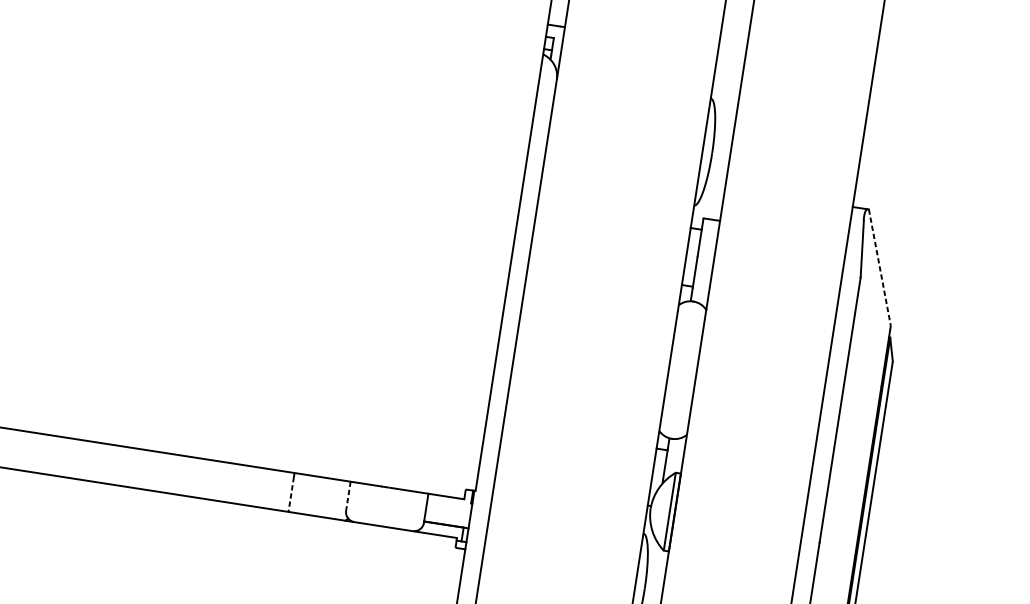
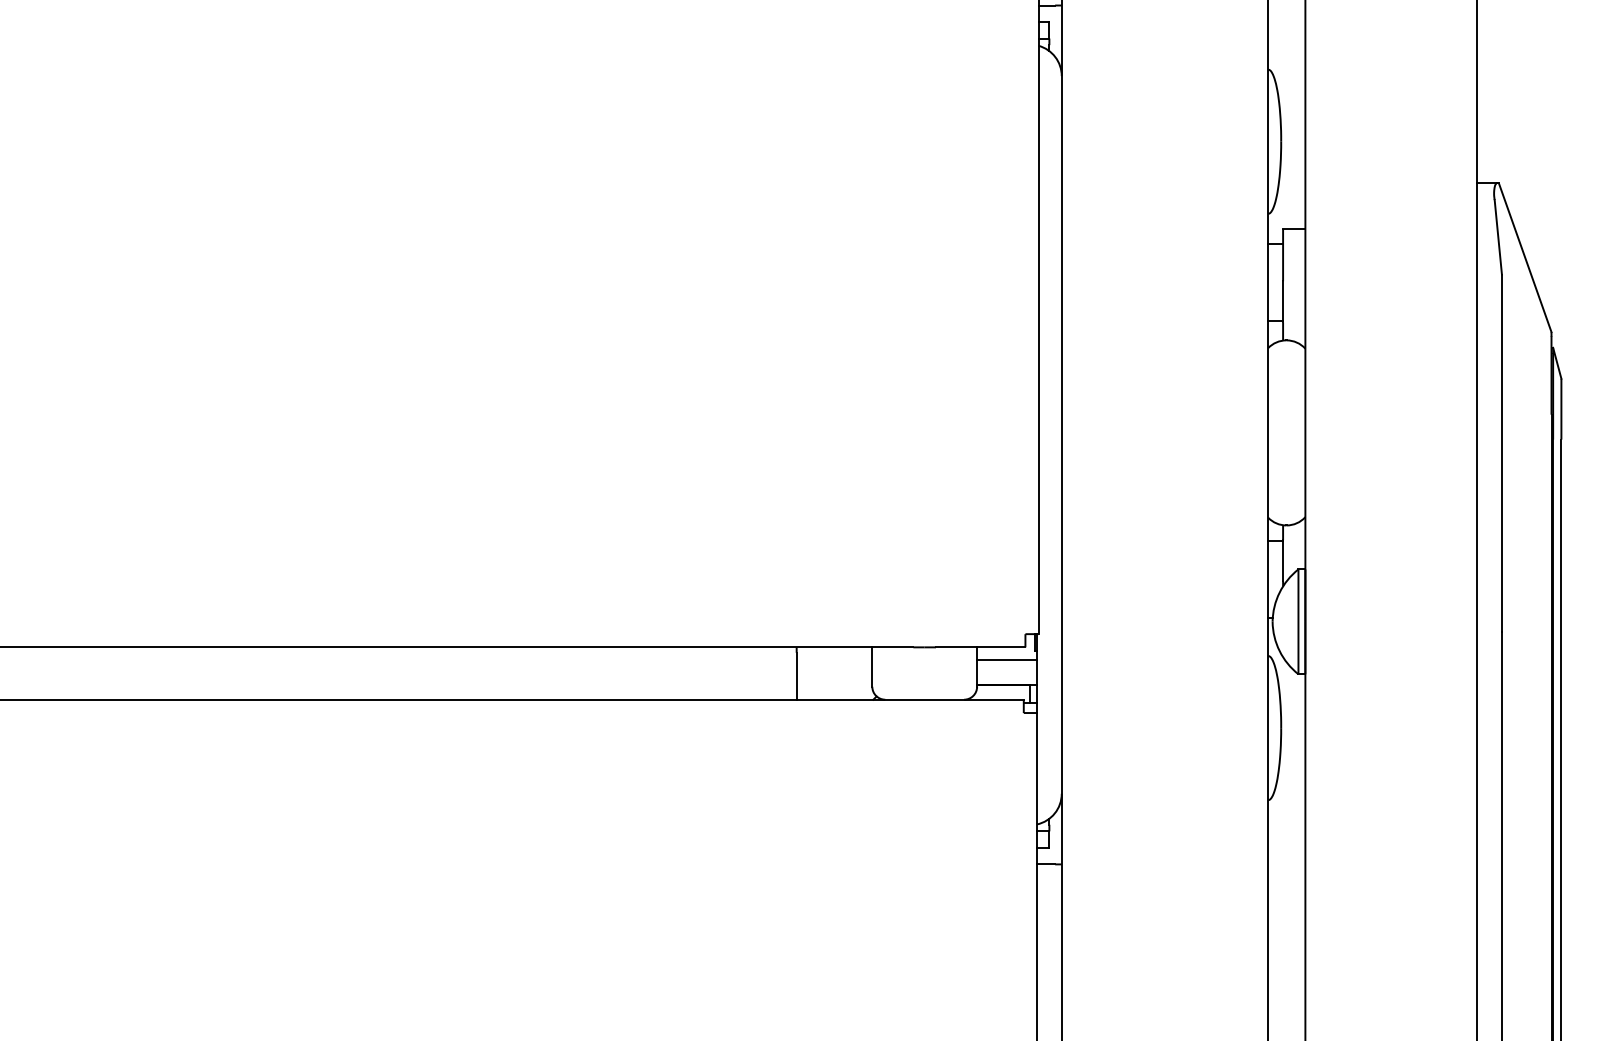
line: (880, 267) -> (1525, 257), dashed -> solid
line: (291, 494) -> (796, 676), dashed -> solid
line: (348, 496) -> (872, 667), dashed -> solid
line: (448, 506) -> (1006, 659), added

